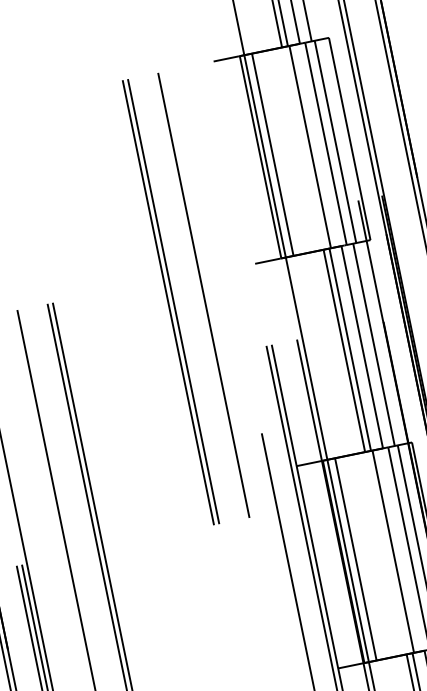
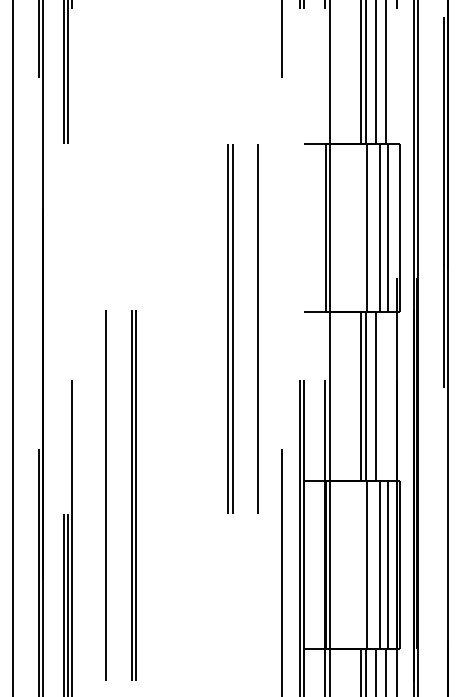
line: (273, 154) -> (336, 227), removed
line: (373, 344) -> (385, 396), removed
line: (356, 558) -> (336, 564), removed

